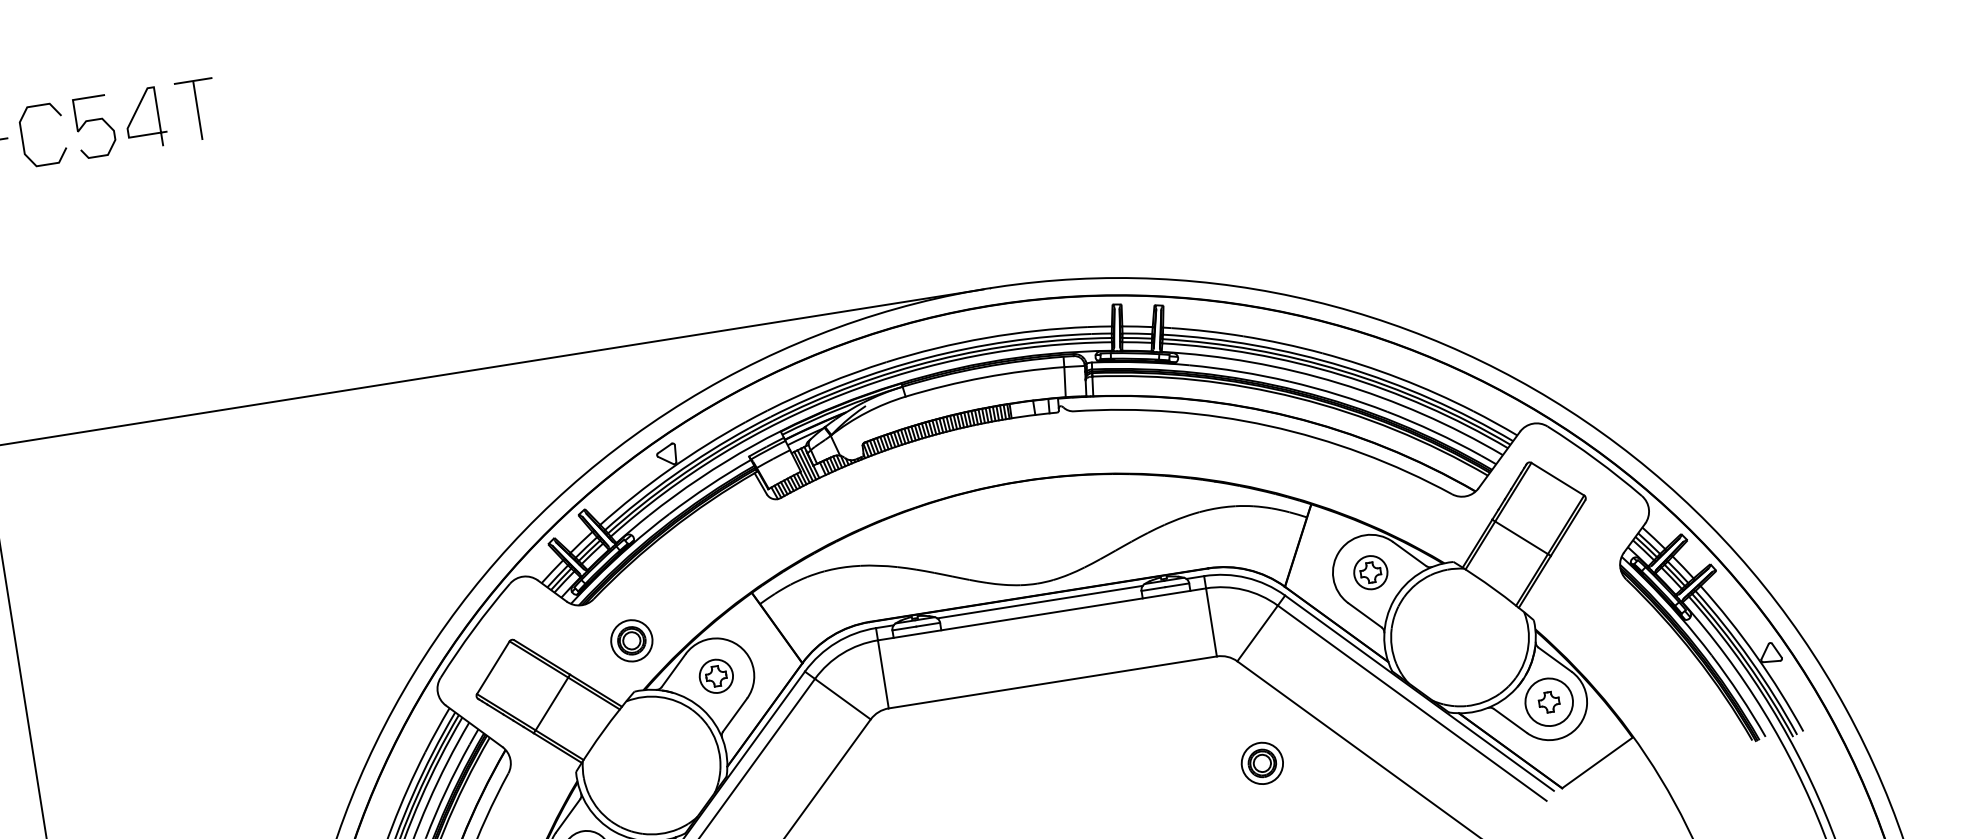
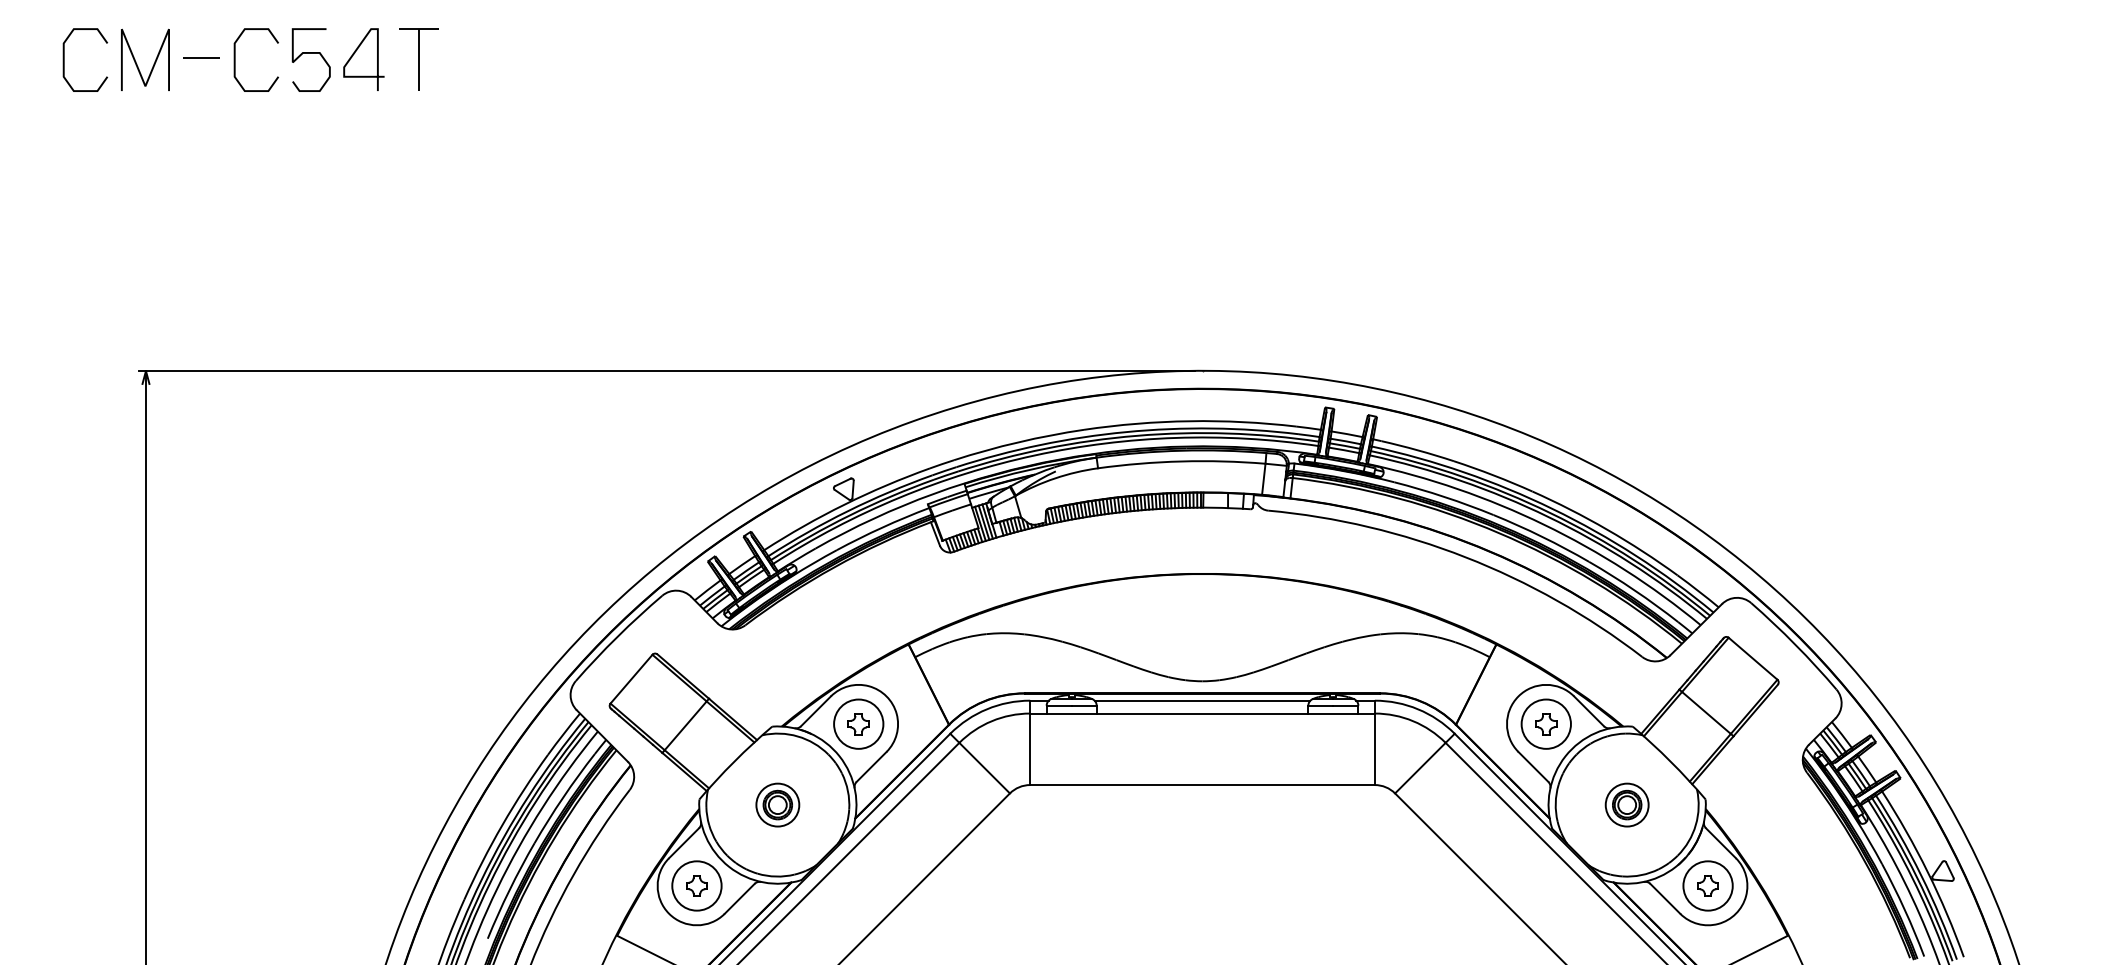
circle: (1369, 572) -> (1545, 723), size x1.43
part: (631, 640) -> (777, 804), moved
circle: (716, 675) -> (858, 723), size x1.43
part: (1261, 762) -> (1626, 804), moved

